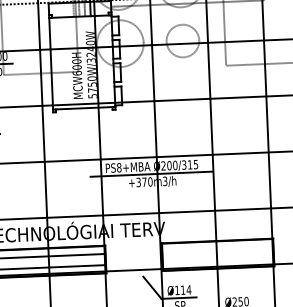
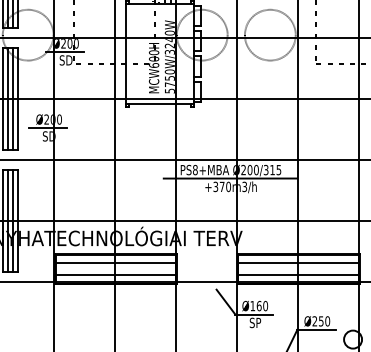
circle: (182, 40) -> (269, 34), size x1.43
line: (217, 249) -> (298, 263), added
line: (218, 260) -> (298, 275), added
text: (186, 289) -> (262, 305), Ø114 -> Ø160

